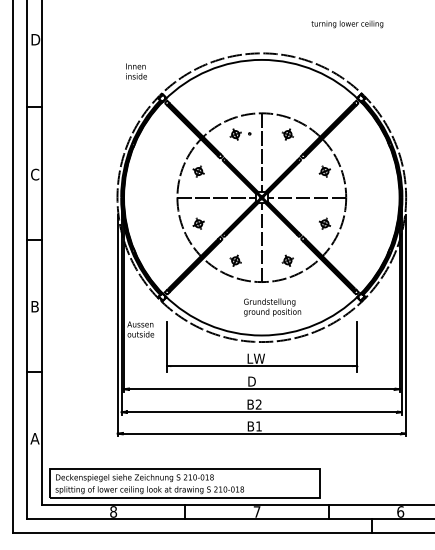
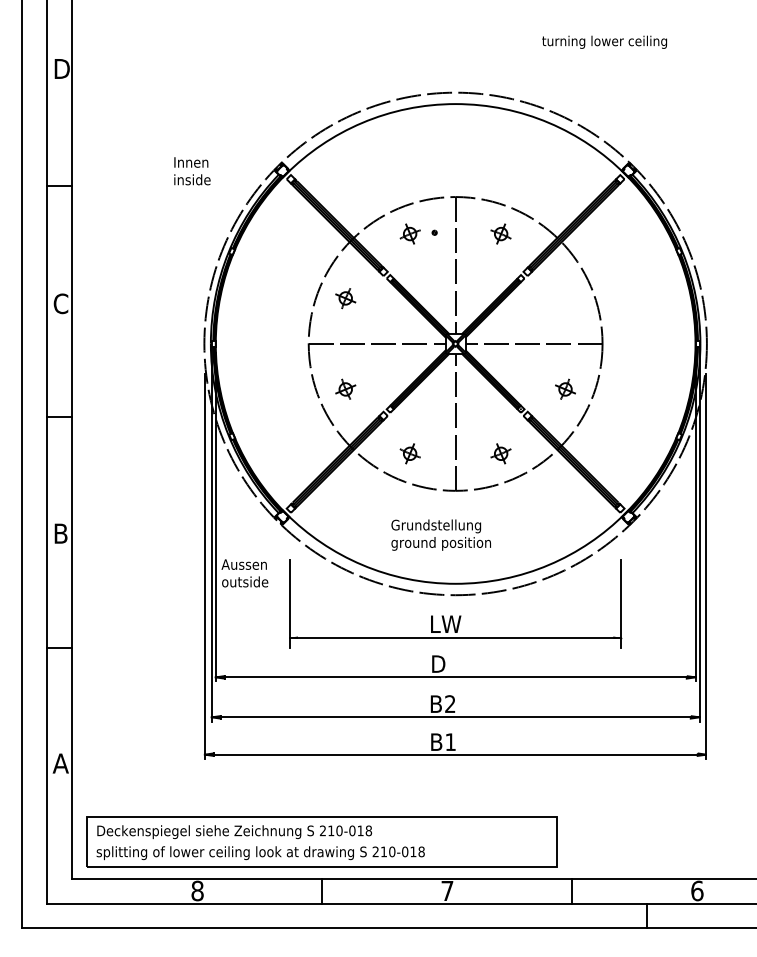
text: (136, 71) -> (192, 171), moved
part: (324, 171) -> (564, 298), removed
text: (272, 307) -> (441, 535), moved

